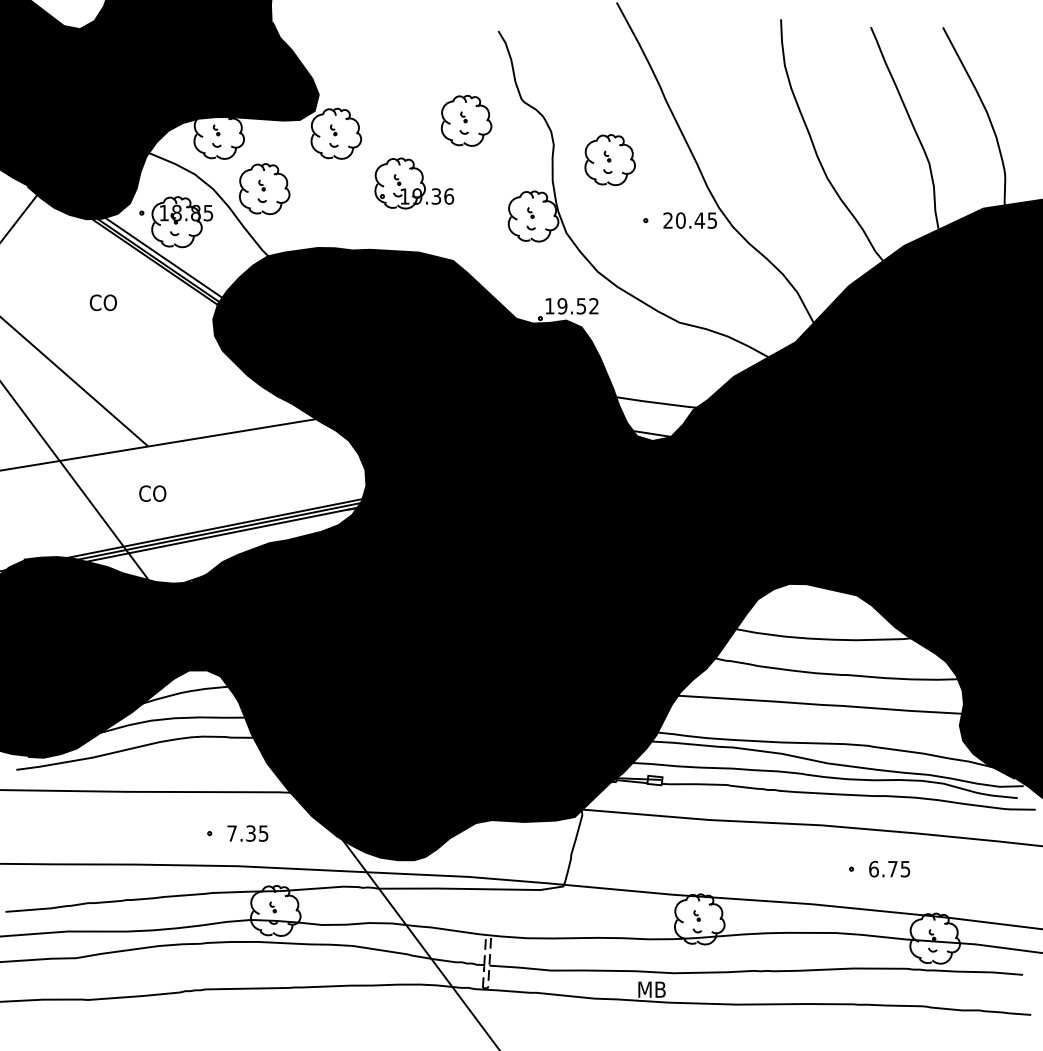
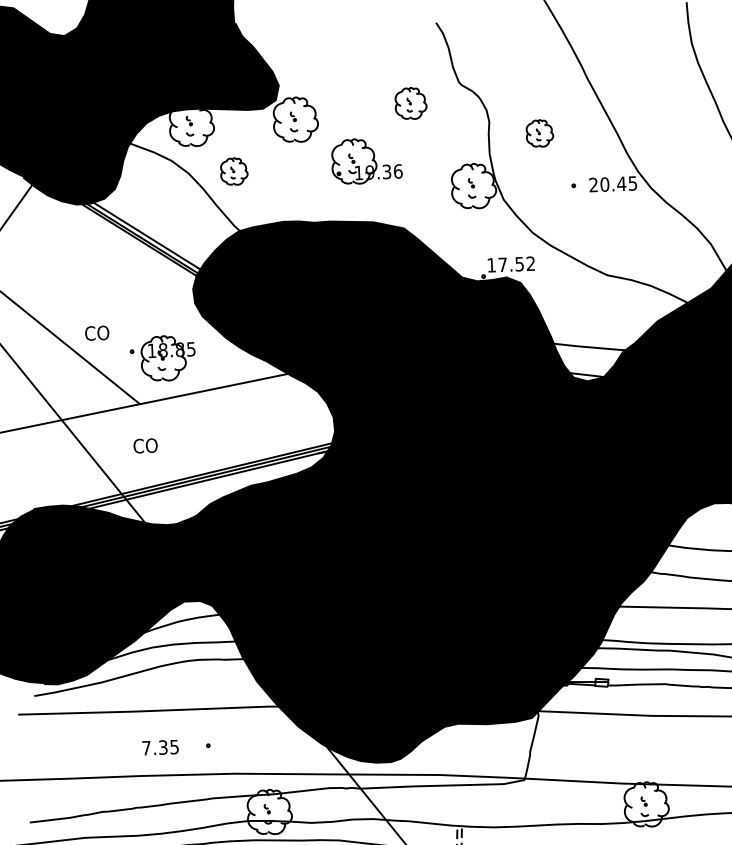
part: (466, 120) -> (410, 103), size x0.7
part: (609, 160) -> (539, 133), size x0.6
part: (264, 189) -> (234, 171), size x0.6
part: (175, 222) -> (162, 358), moved
text: (102, 302) -> (96, 333), moved
text: (562, 306) -> (502, 265), 19.52 -> 17.52
text: (247, 833) -> (160, 747), moved

